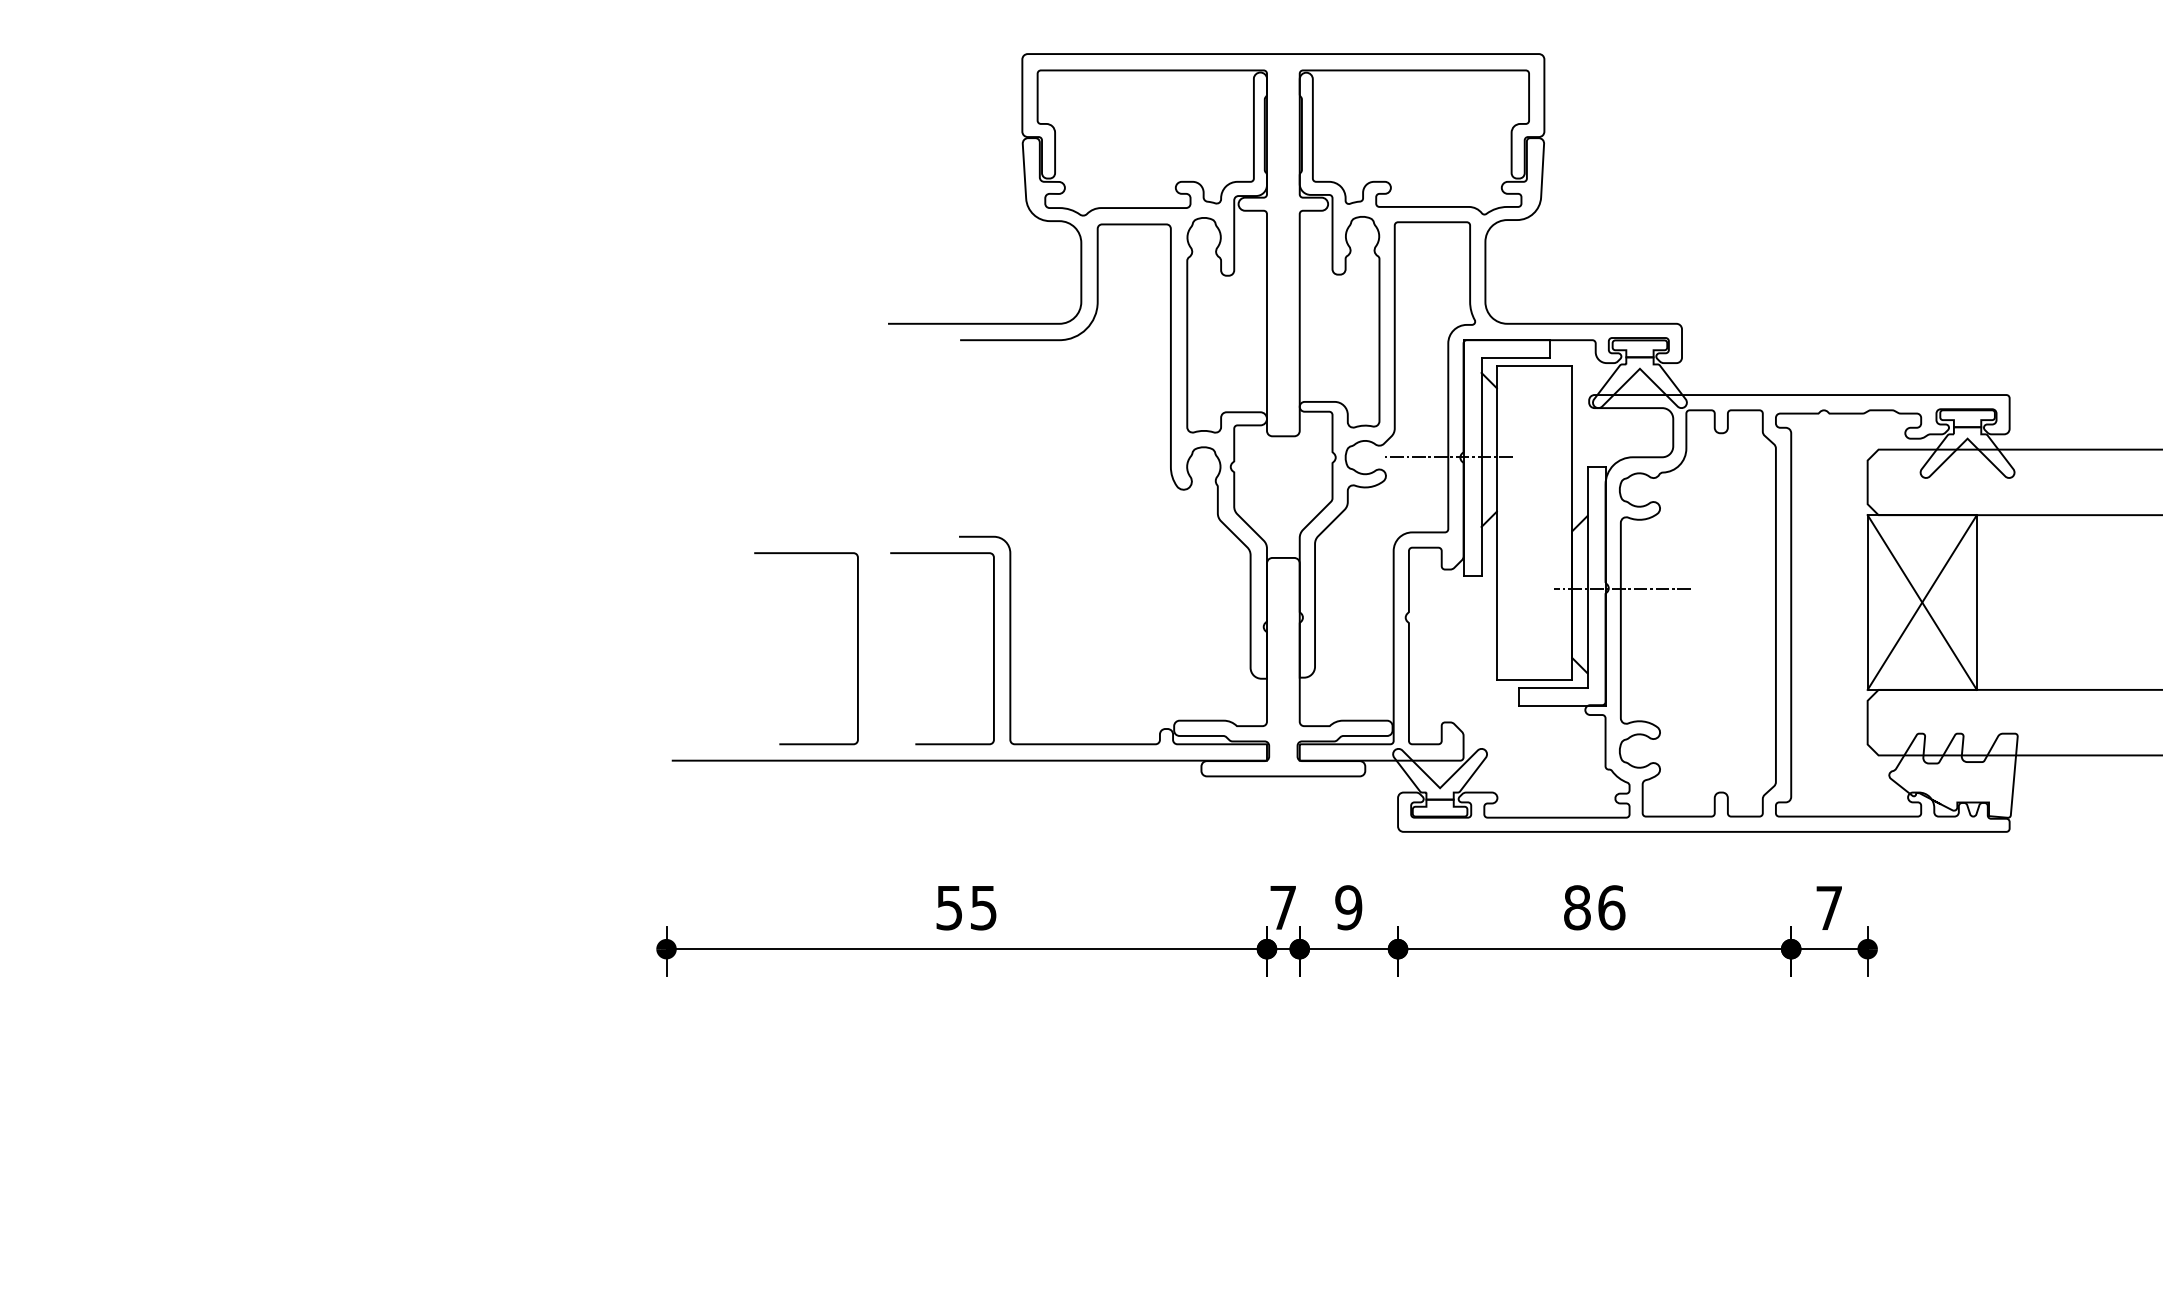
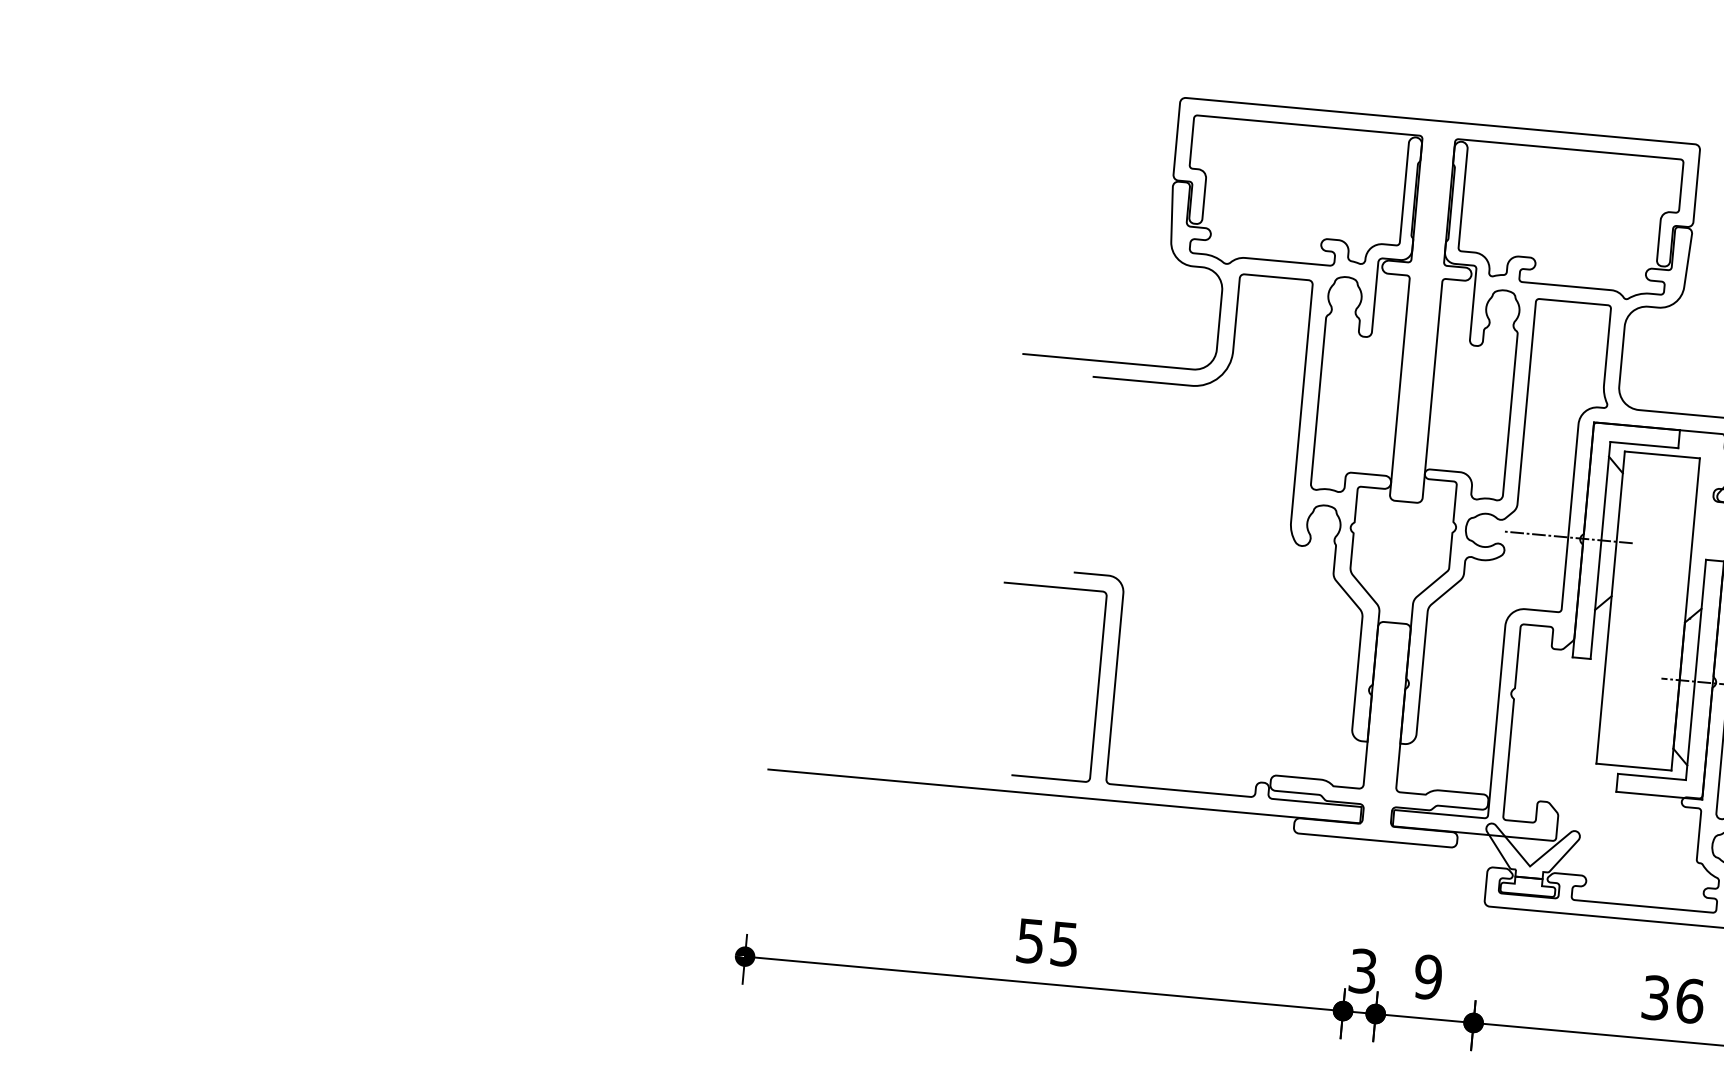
curve: (857, 648) -> (962, 674), removed
text: (1283, 907) -> (1363, 971), 7 -> 3
text: (1577, 907) -> (1656, 997), 86 -> 36

